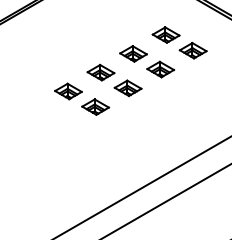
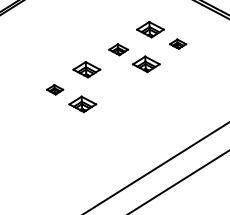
part: (192, 50) -> (177, 44), size x0.6
part: (133, 53) -> (118, 49), size x0.7
part: (127, 88) -> (113, 84), removed
part: (68, 91) -> (55, 89), size x0.6

